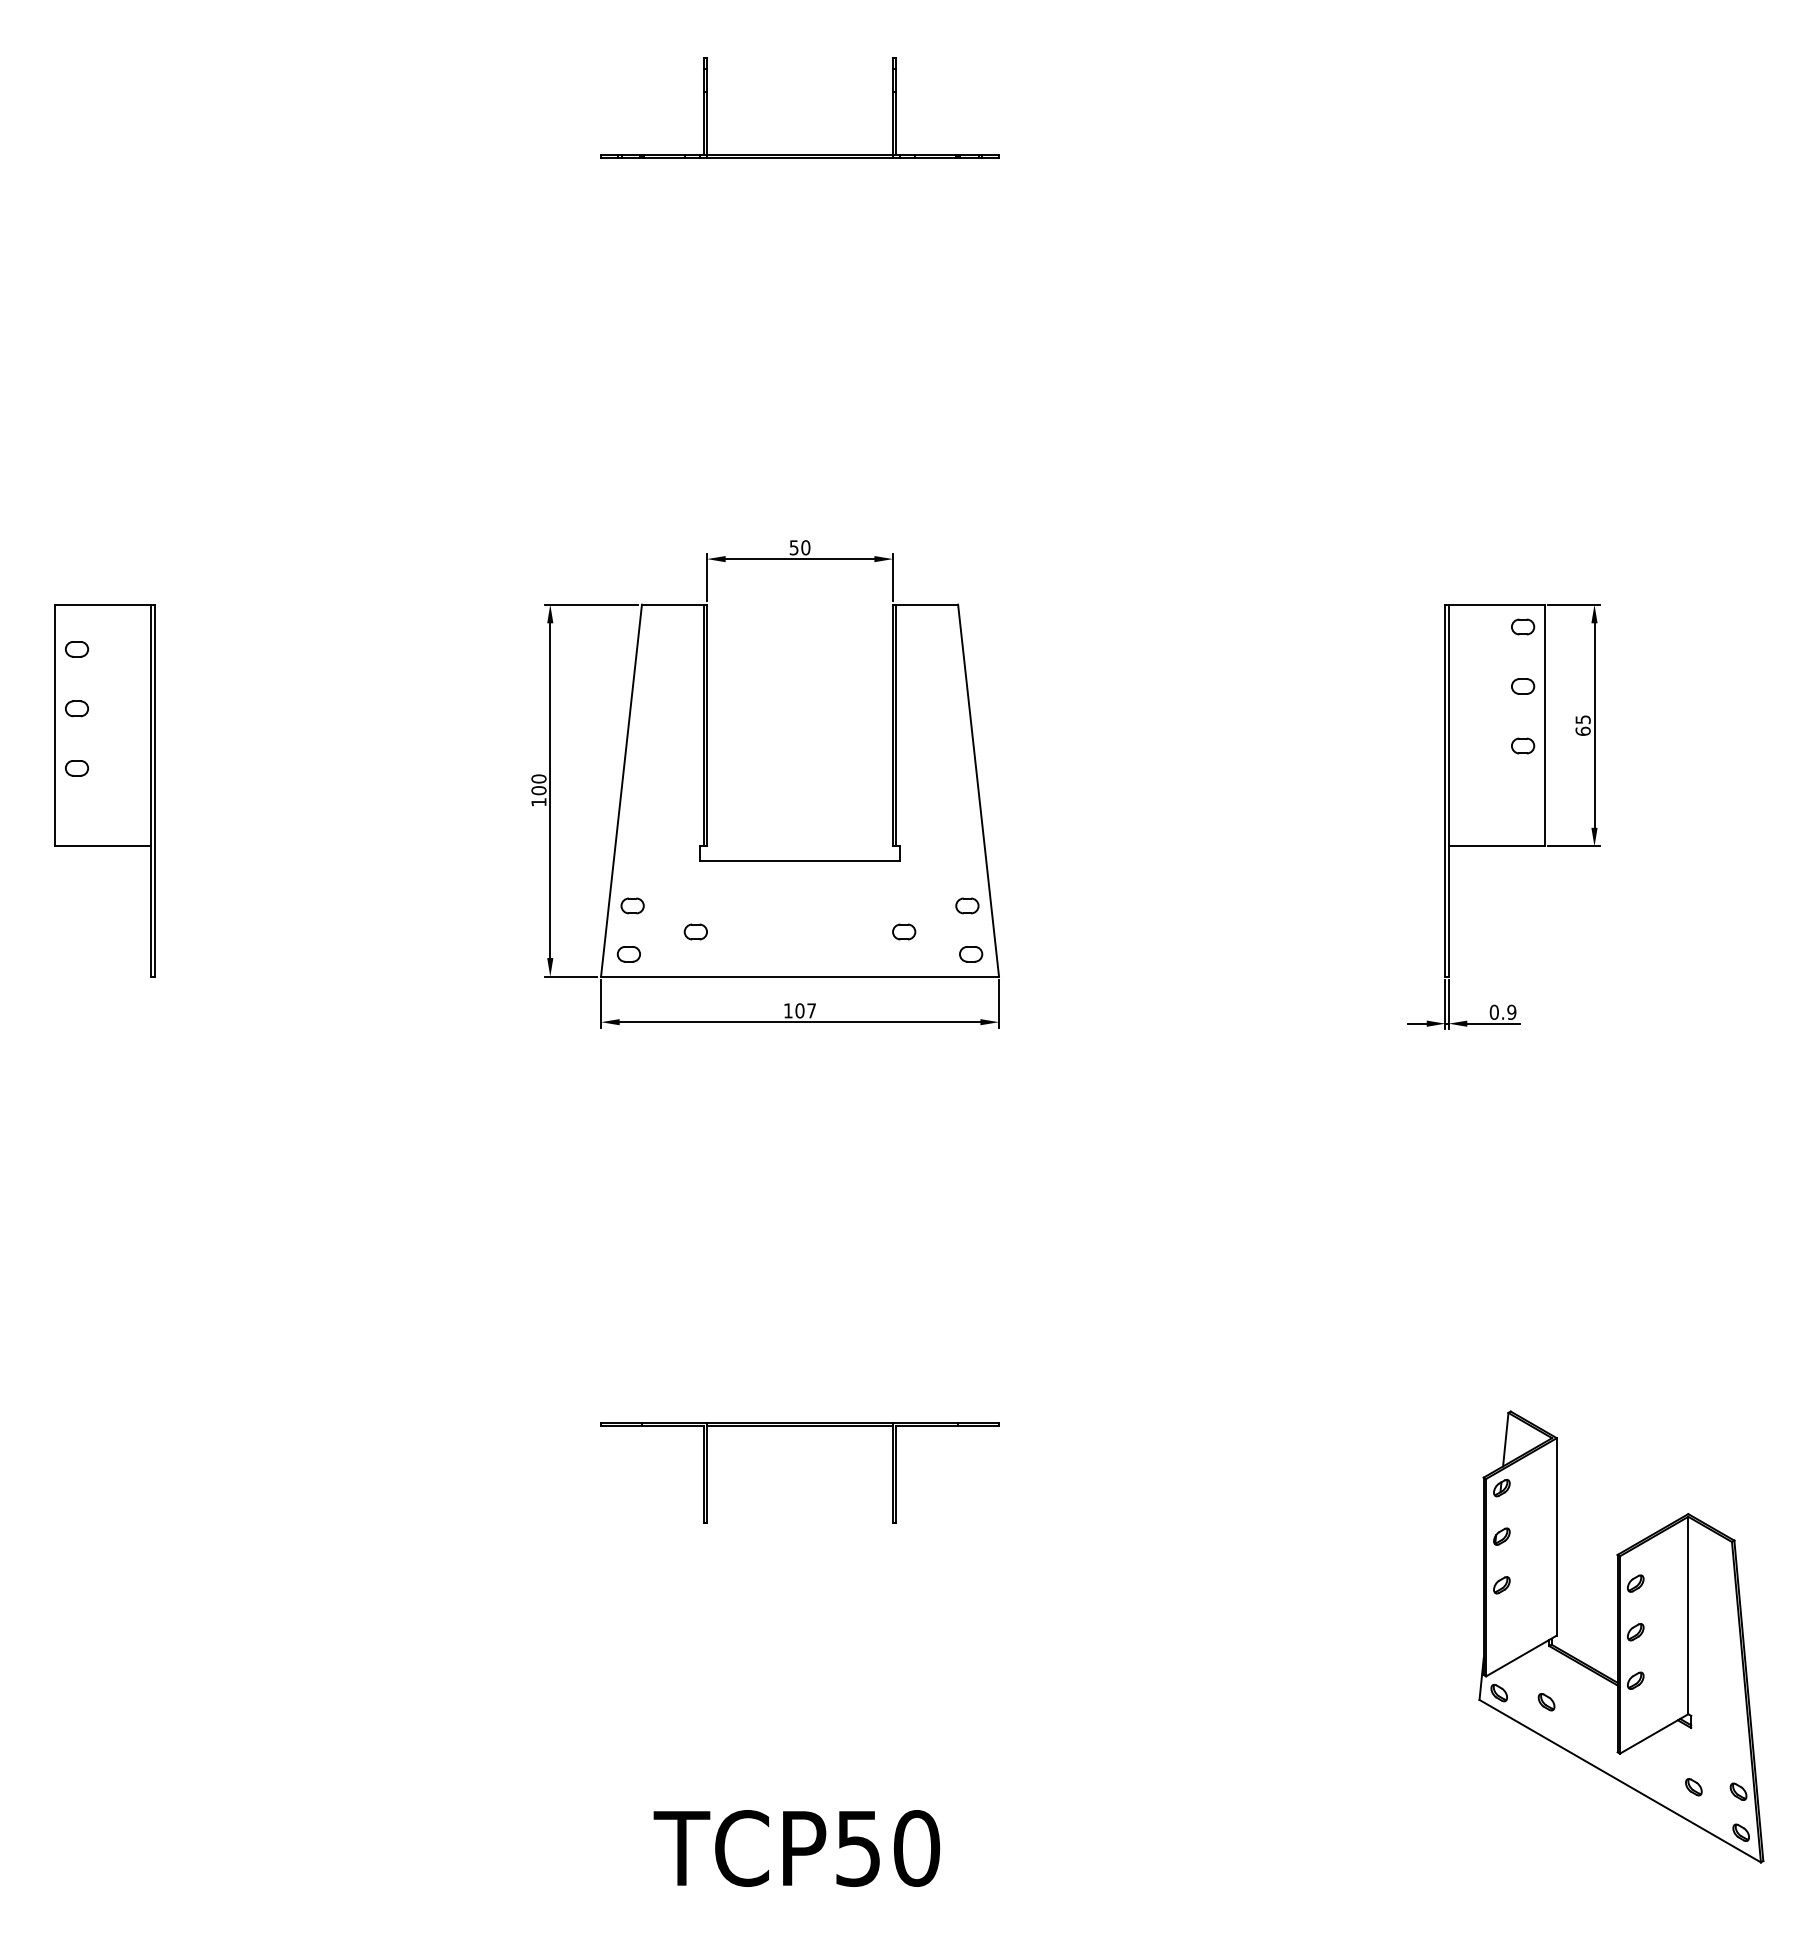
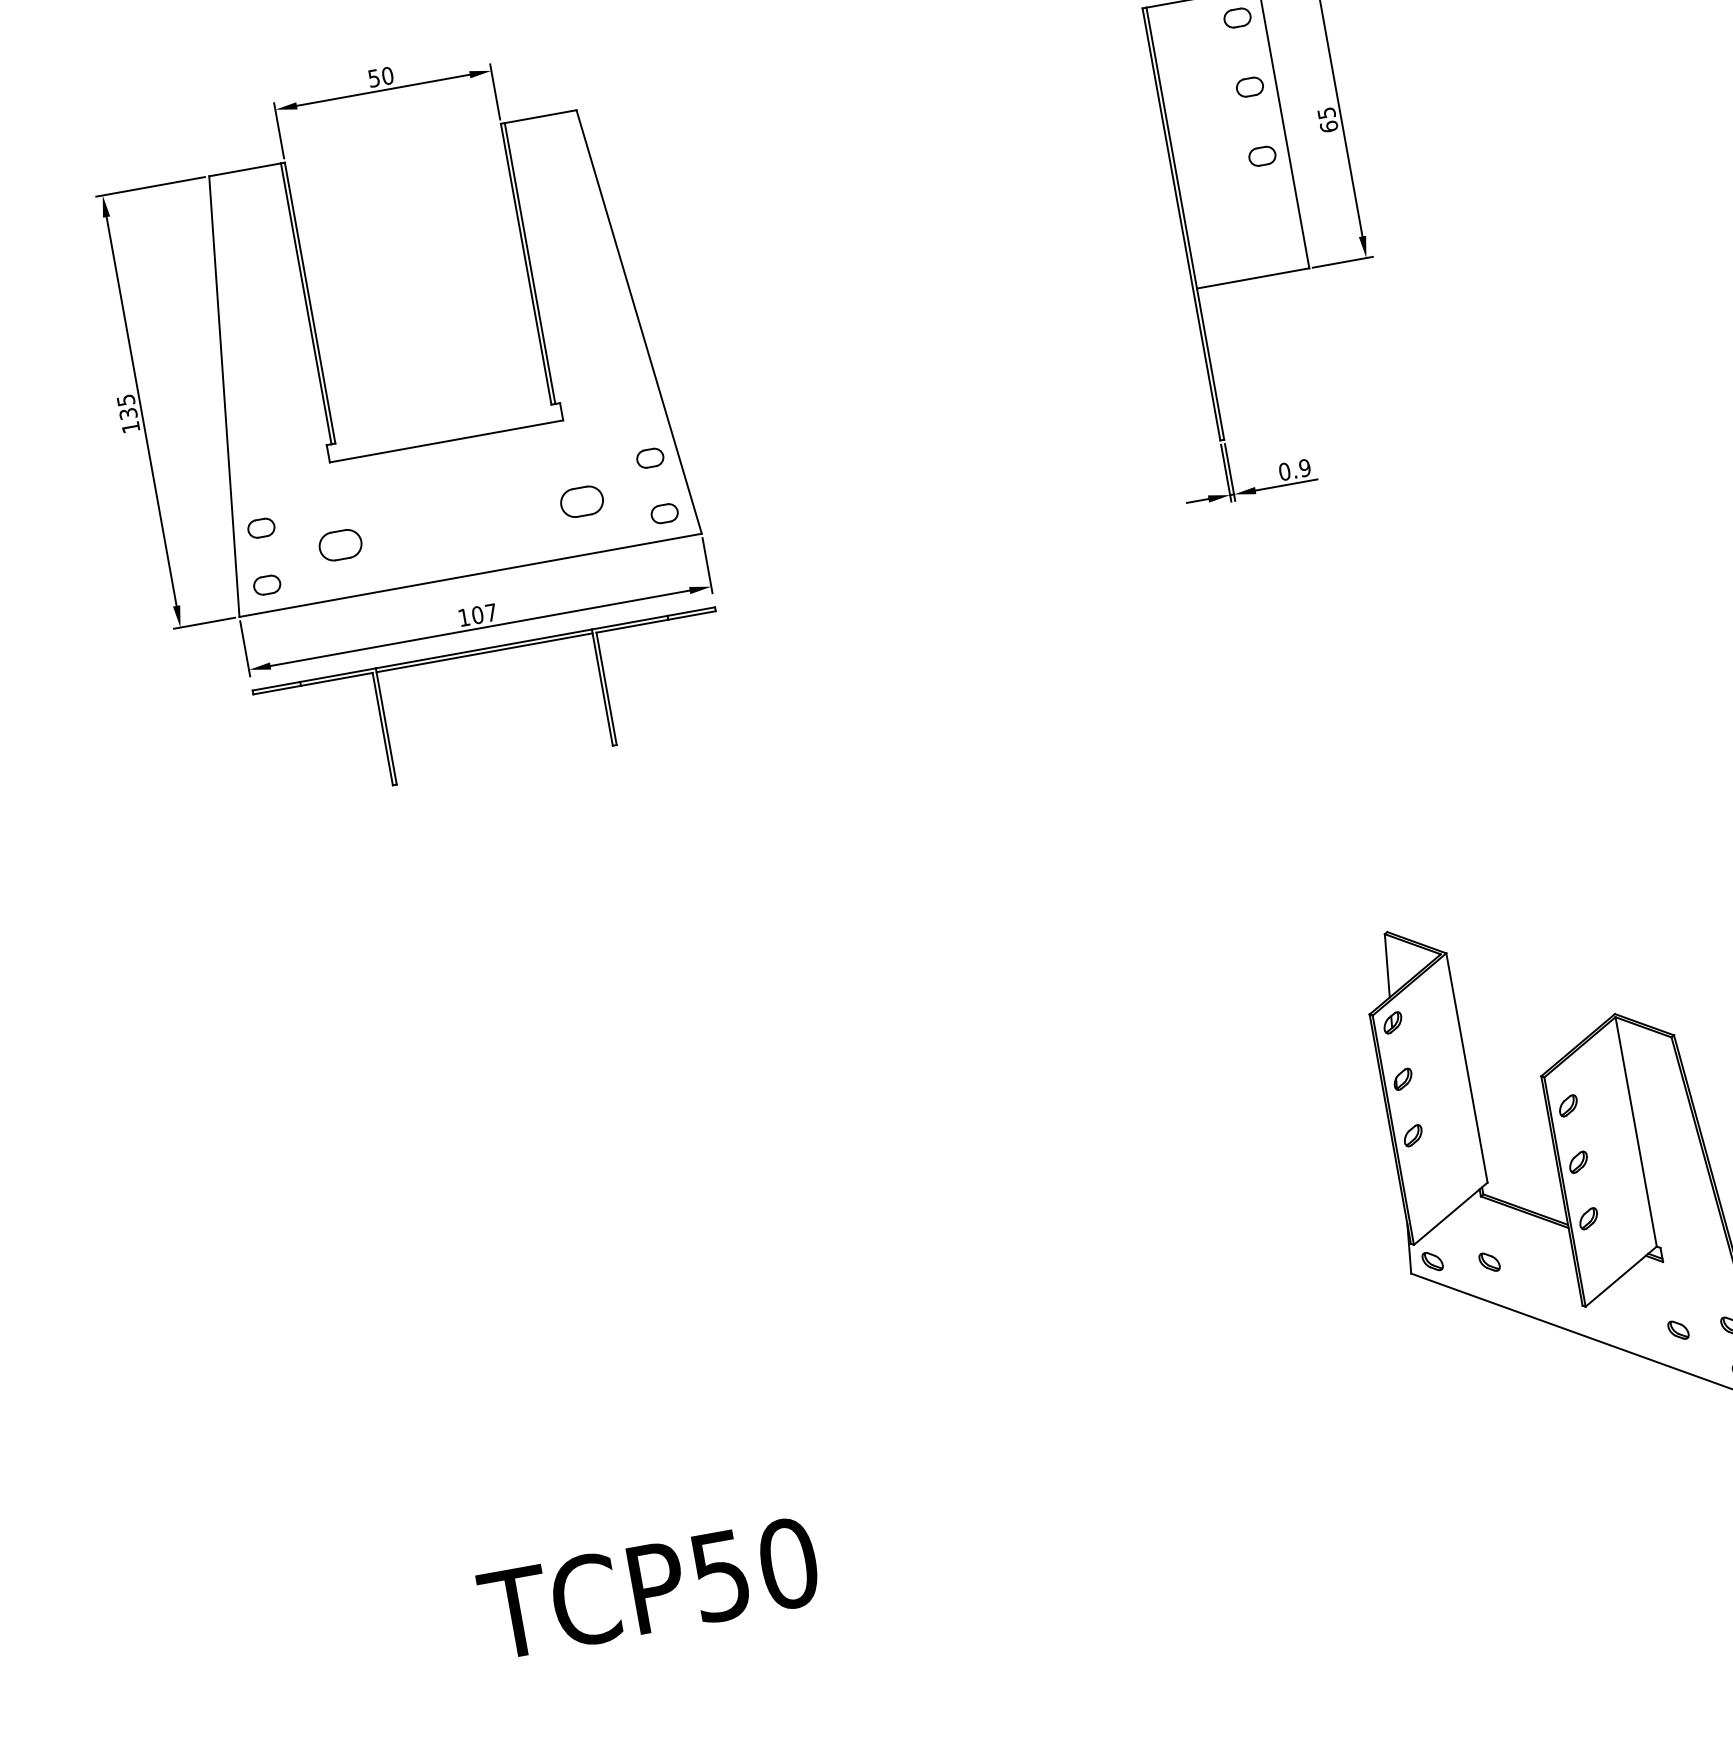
text: (538, 784) -> (126, 406), 100 -> 135
part: (695, 931) -> (339, 544), size x1.6
part: (904, 931) -> (582, 501), size x1.6
part: (799, 1426) -> (483, 653), moved

